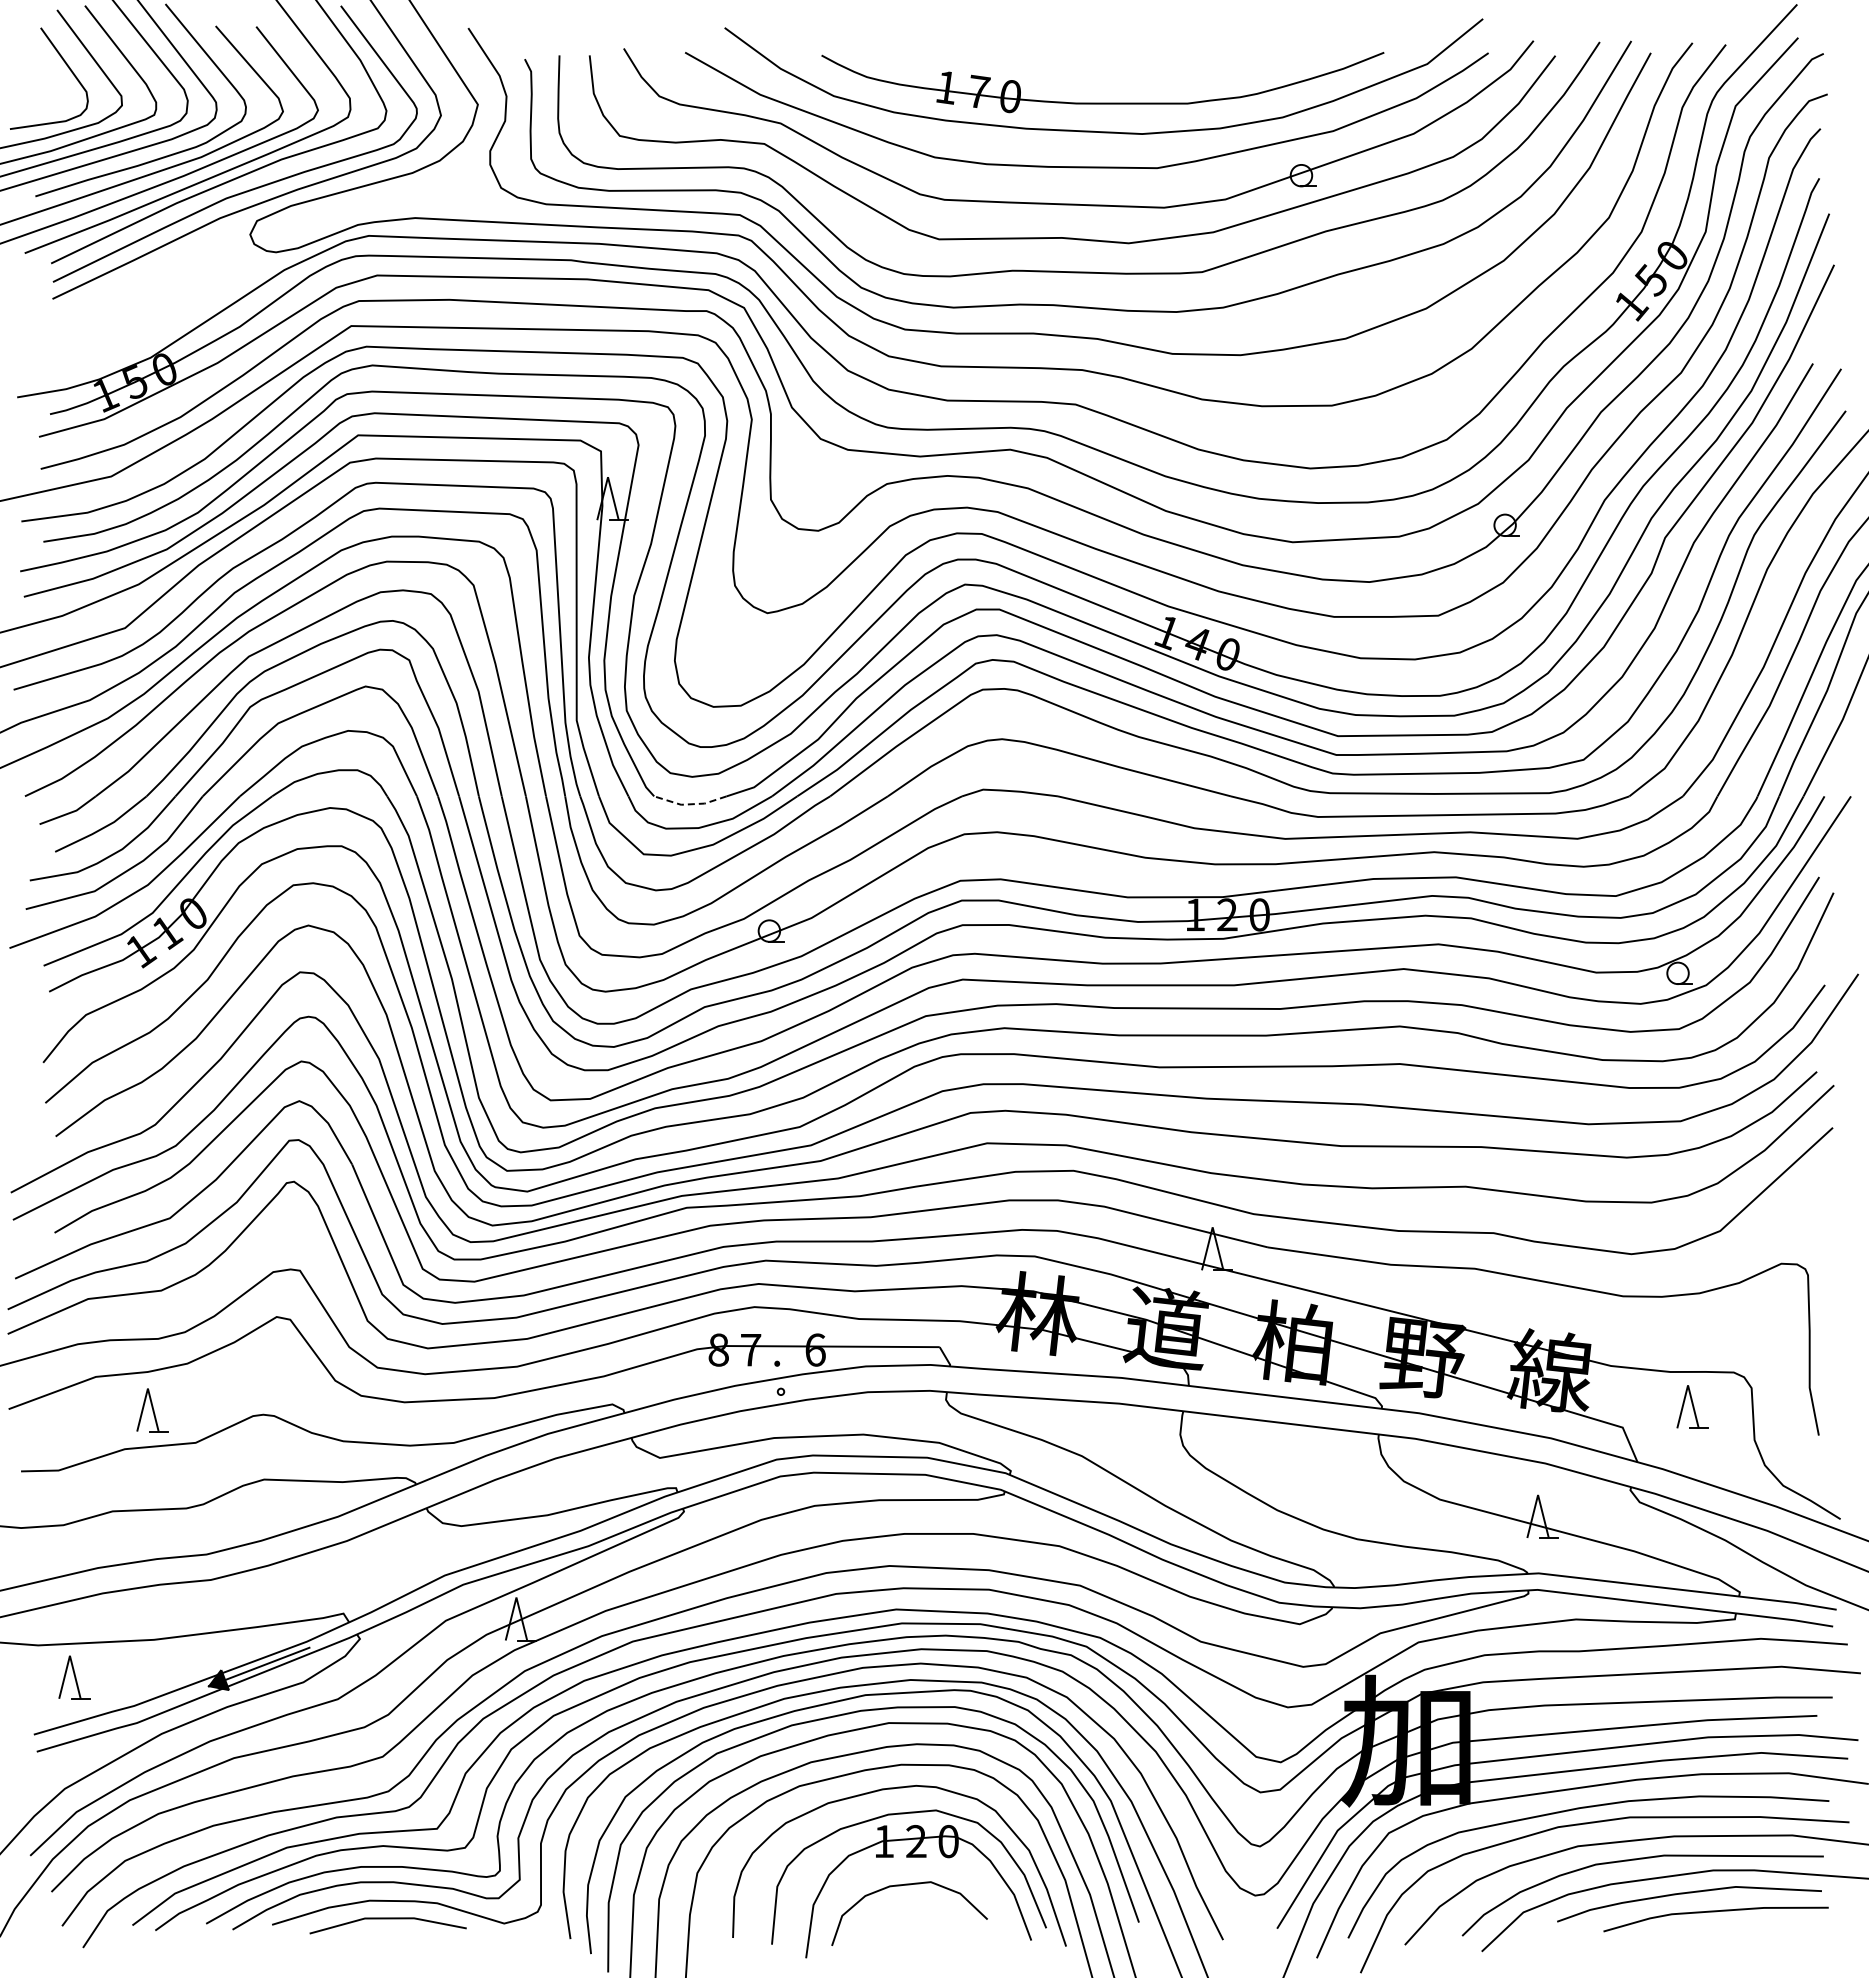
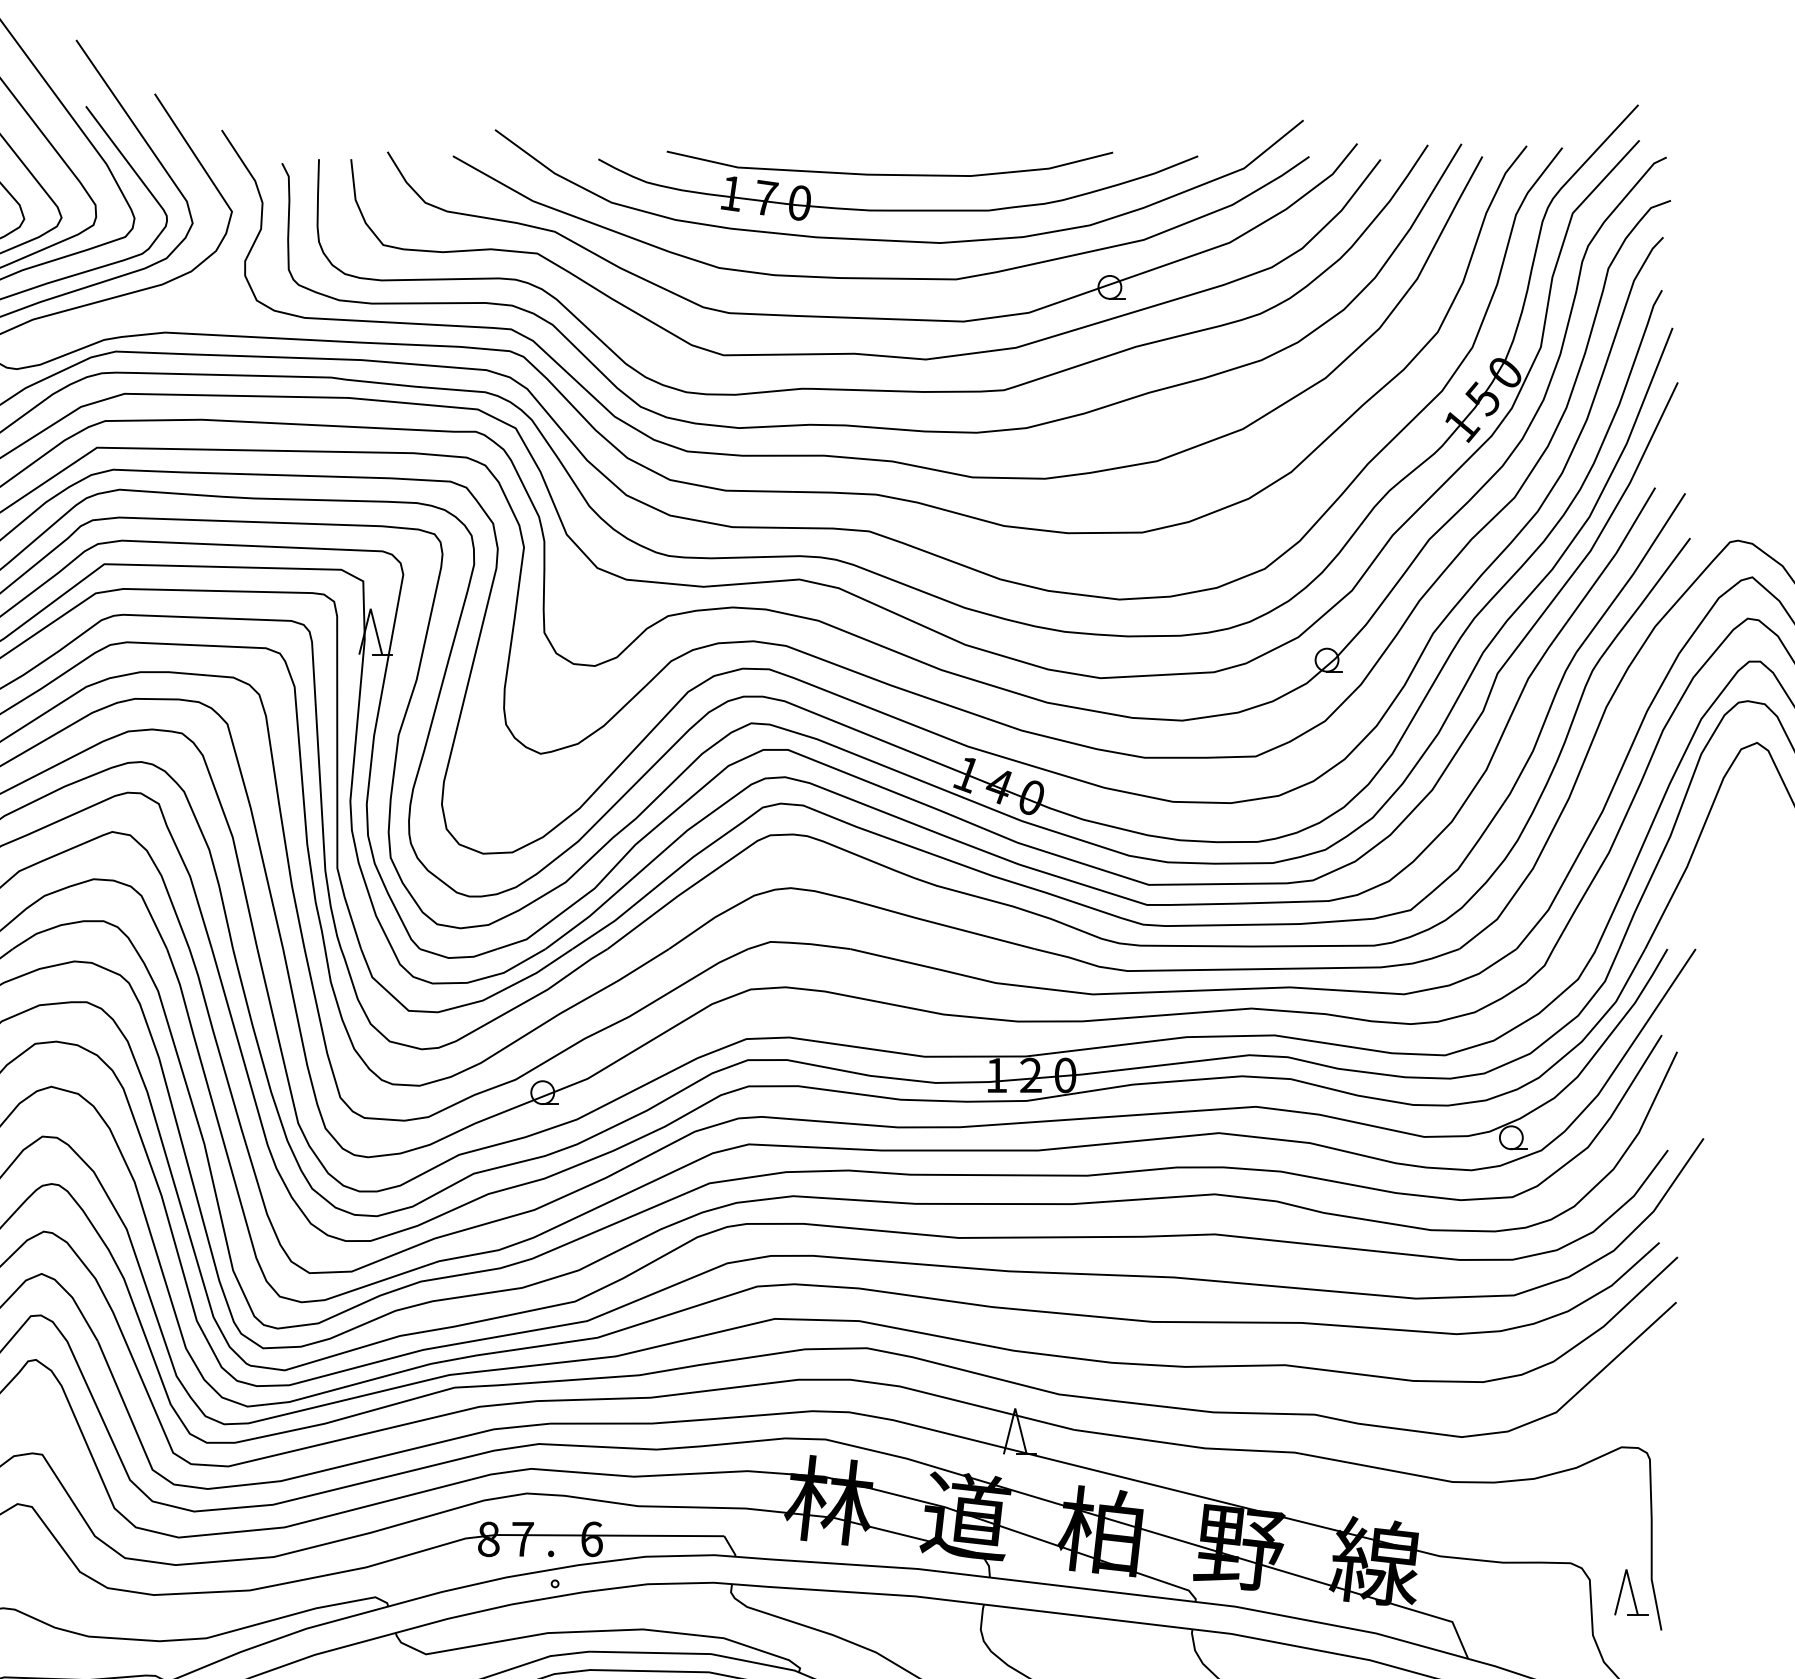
curve: (1094, 69) -> (889, 174), added
line: (689, 804) -> (457, 957), dashed -> solid
part: (1692, 1406) -> (1631, 1592), moved

